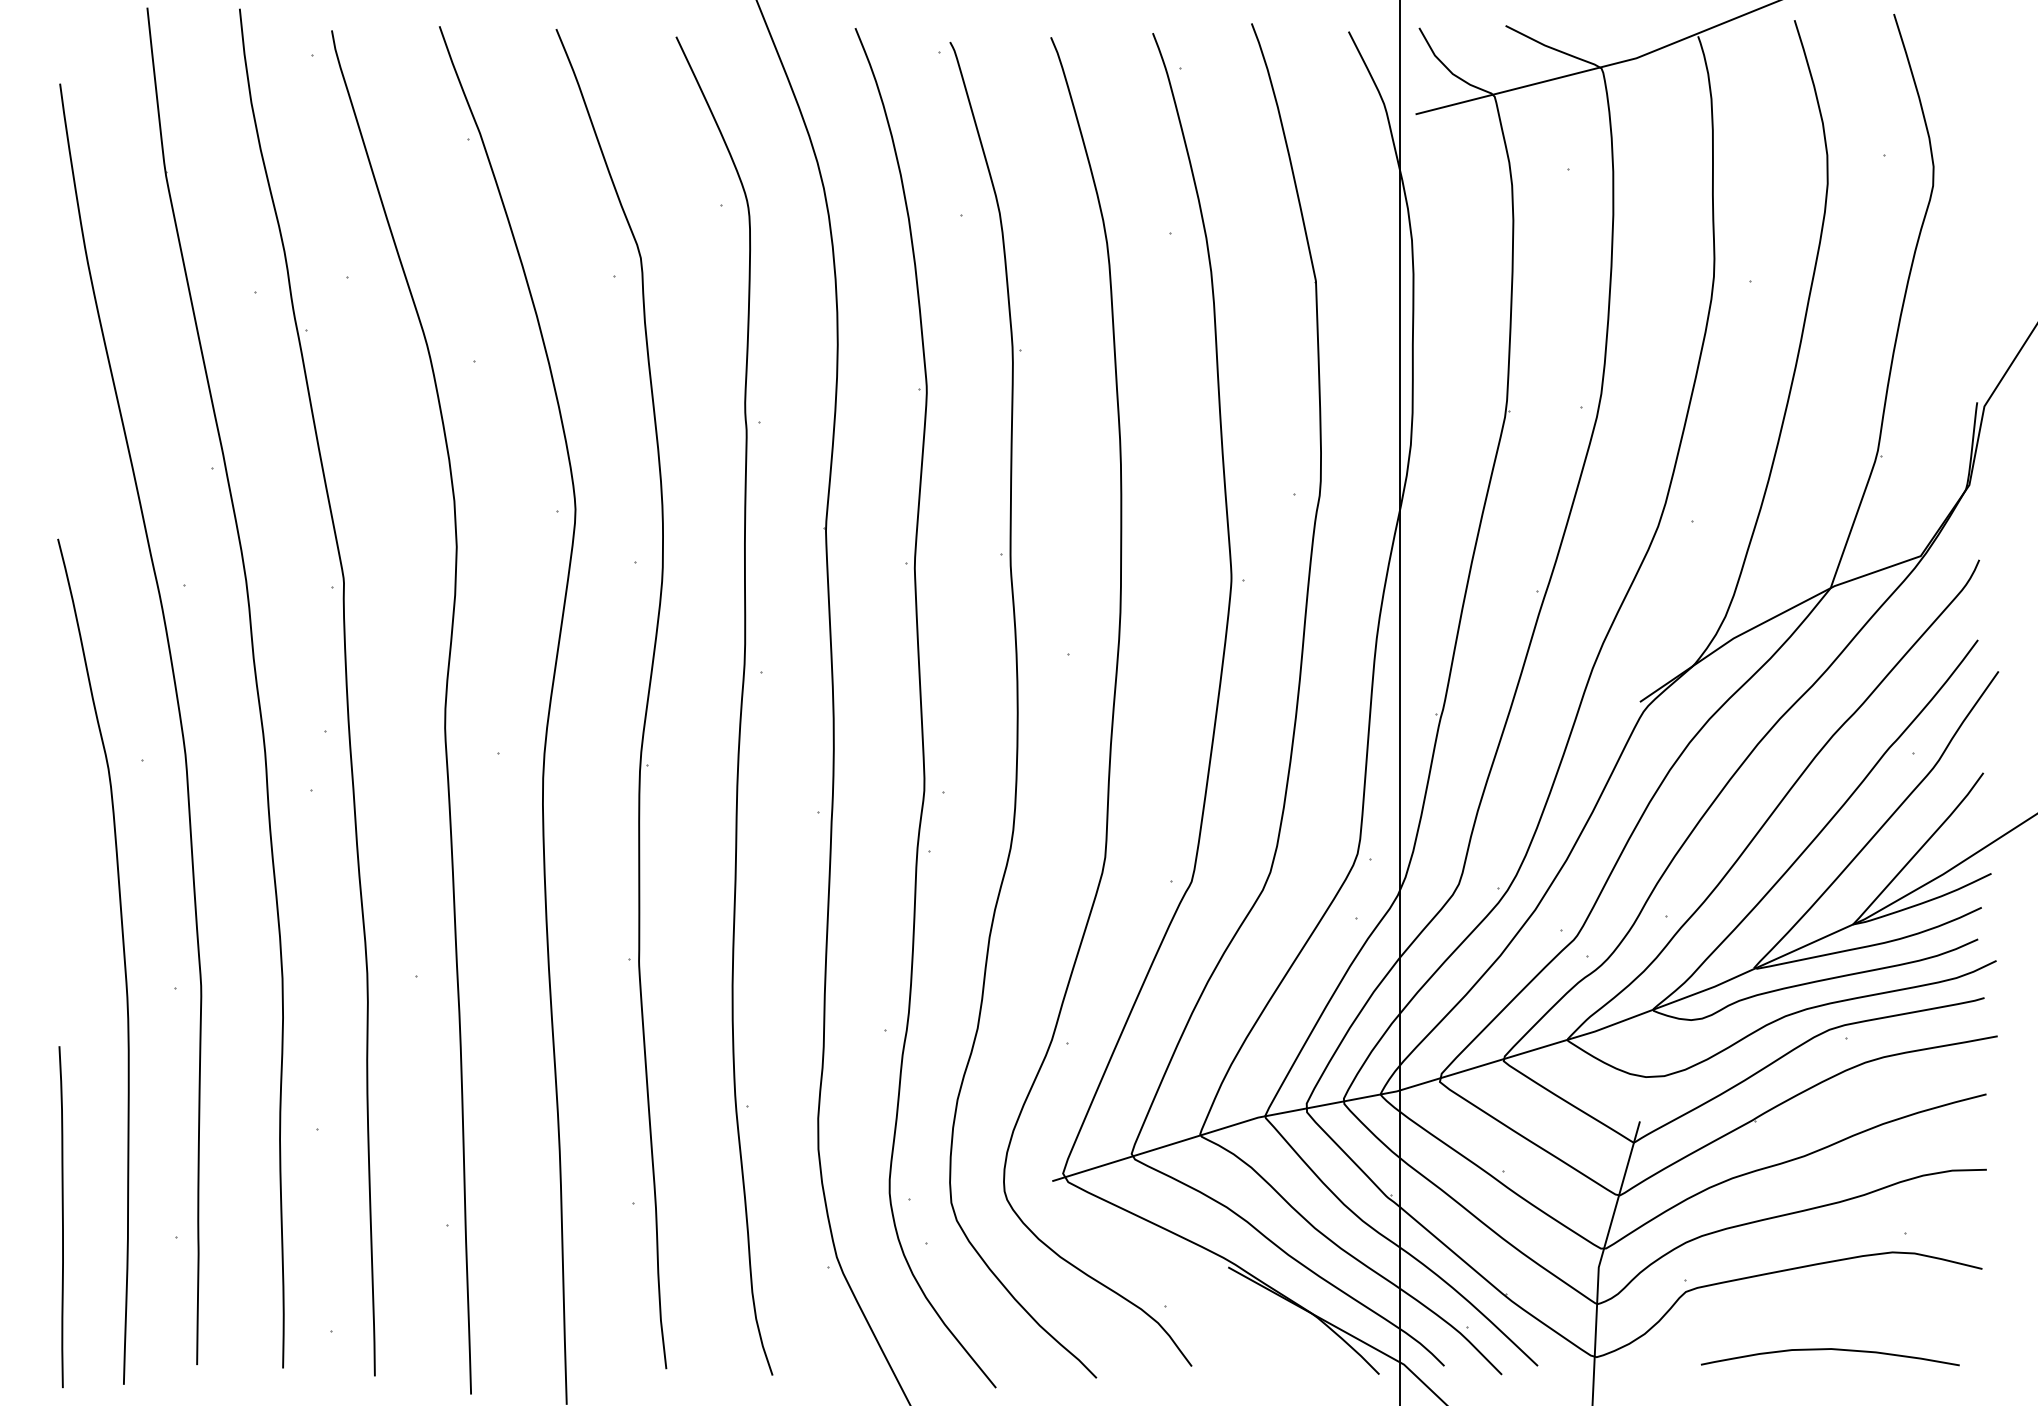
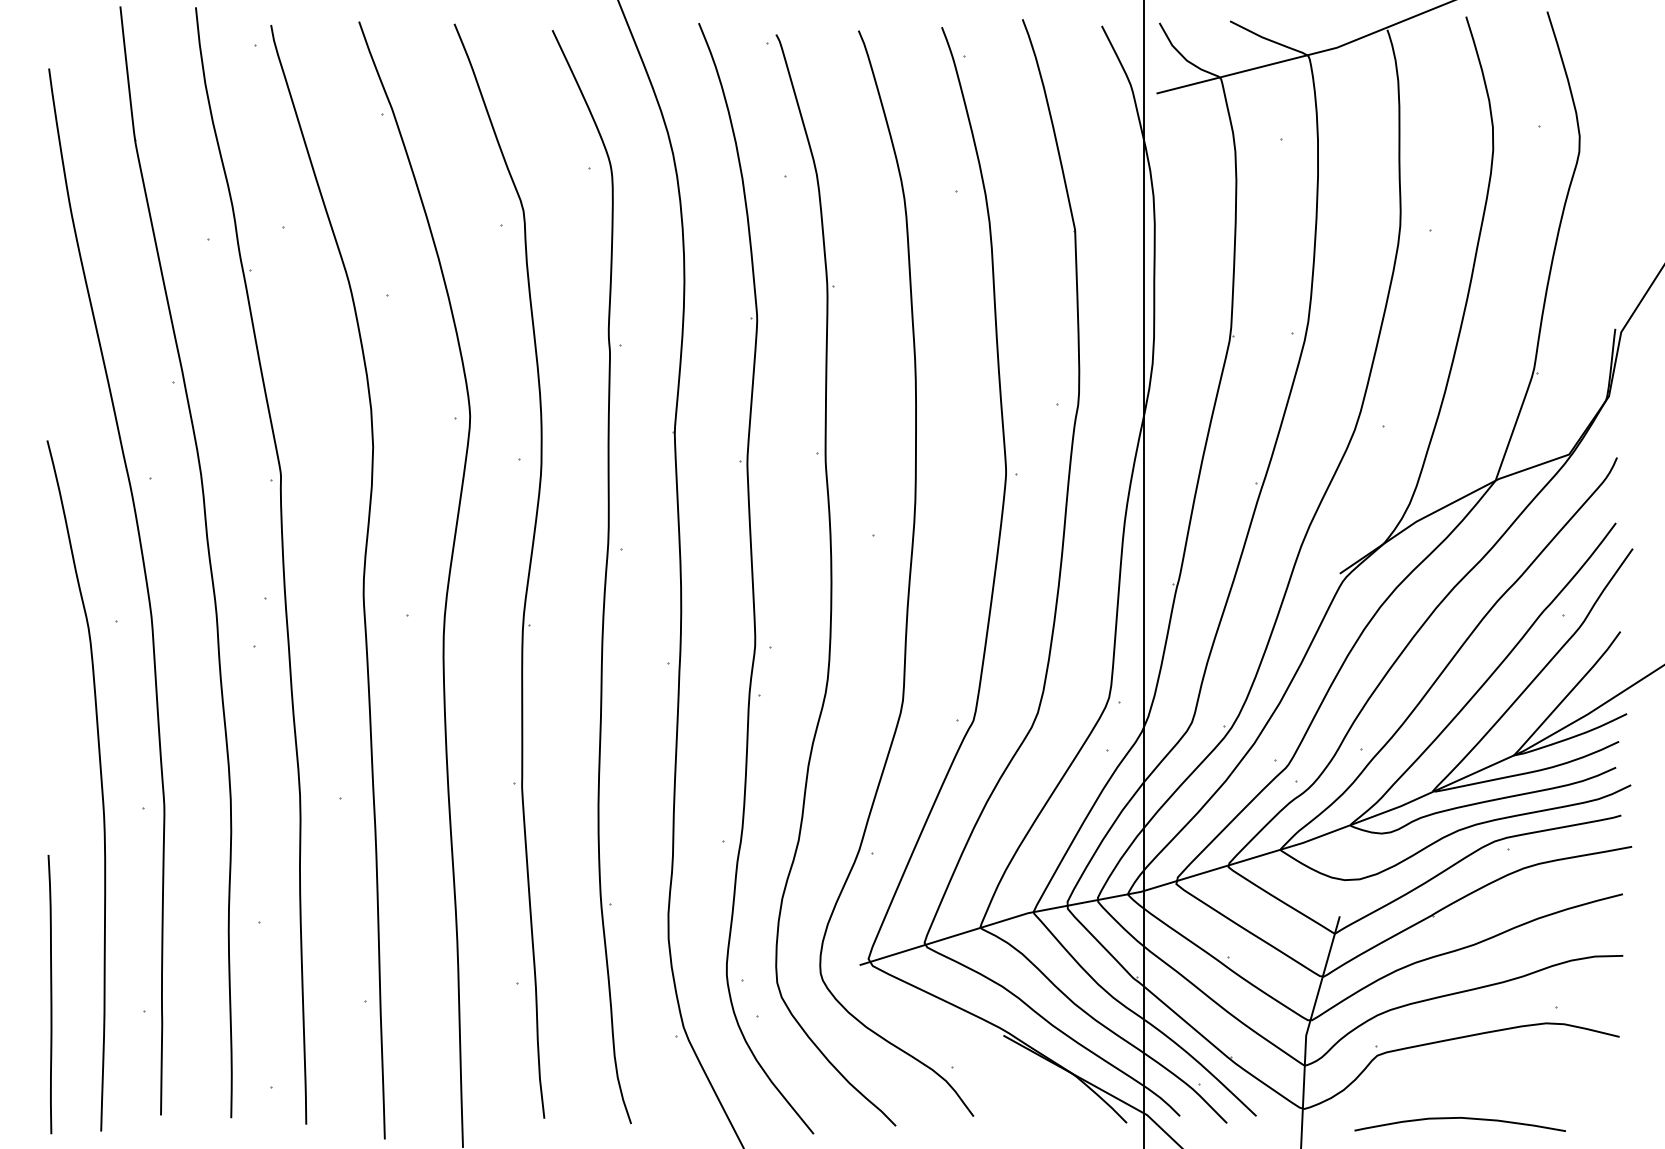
curve: (1833, 1350) -> (1462, 1119), moved

